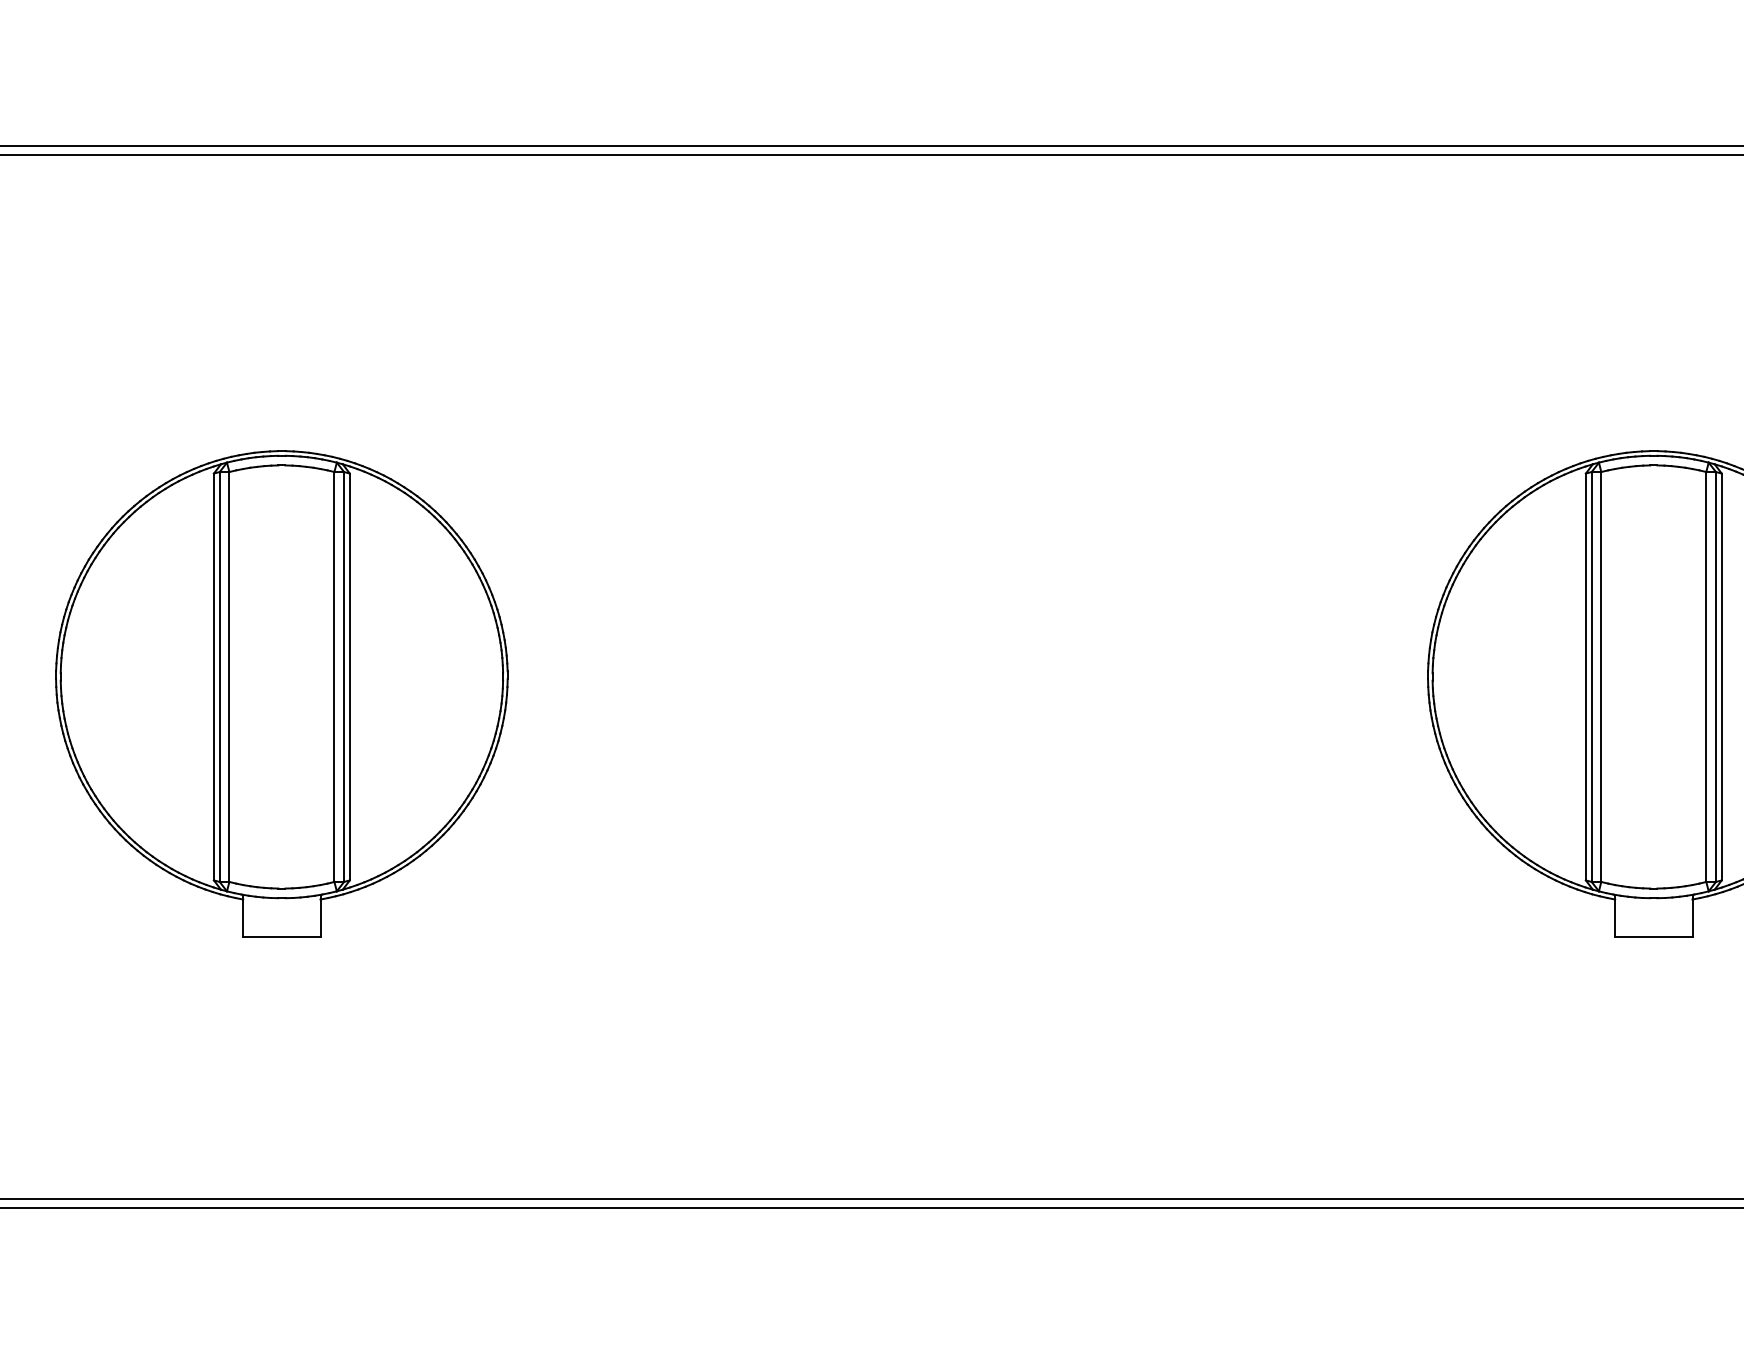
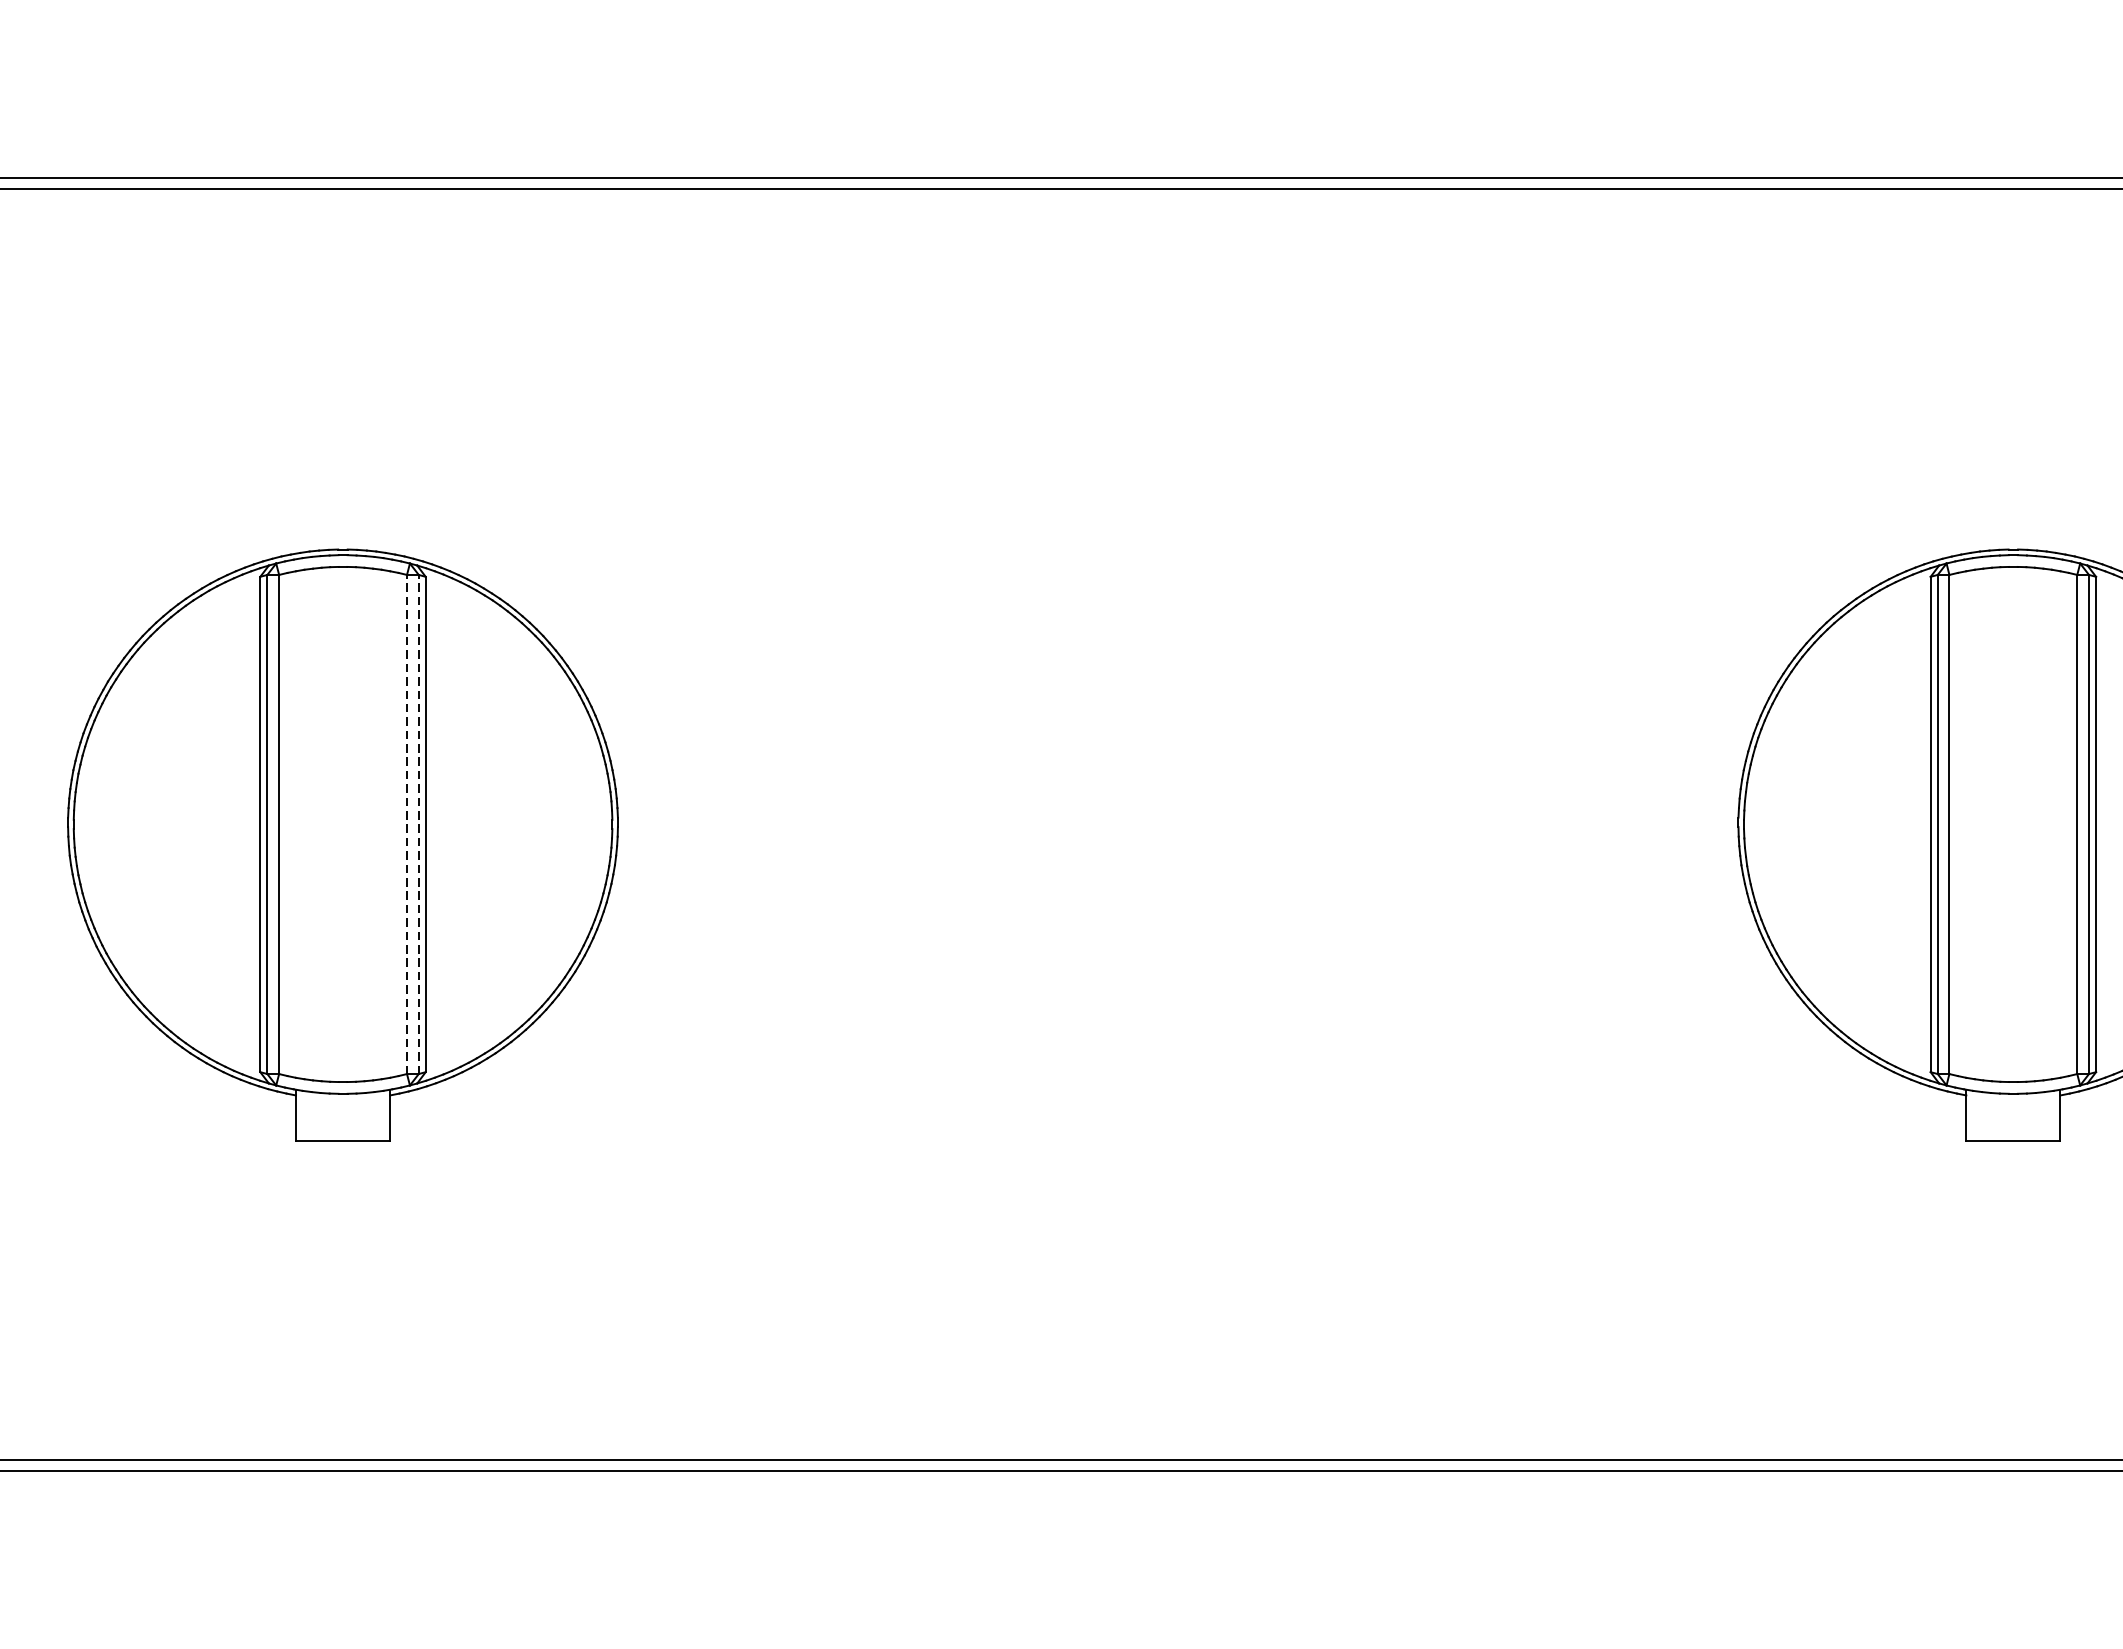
line: (334, 676) -> (407, 823), solid -> dashed
line: (344, 676) -> (419, 823), solid -> dashed

